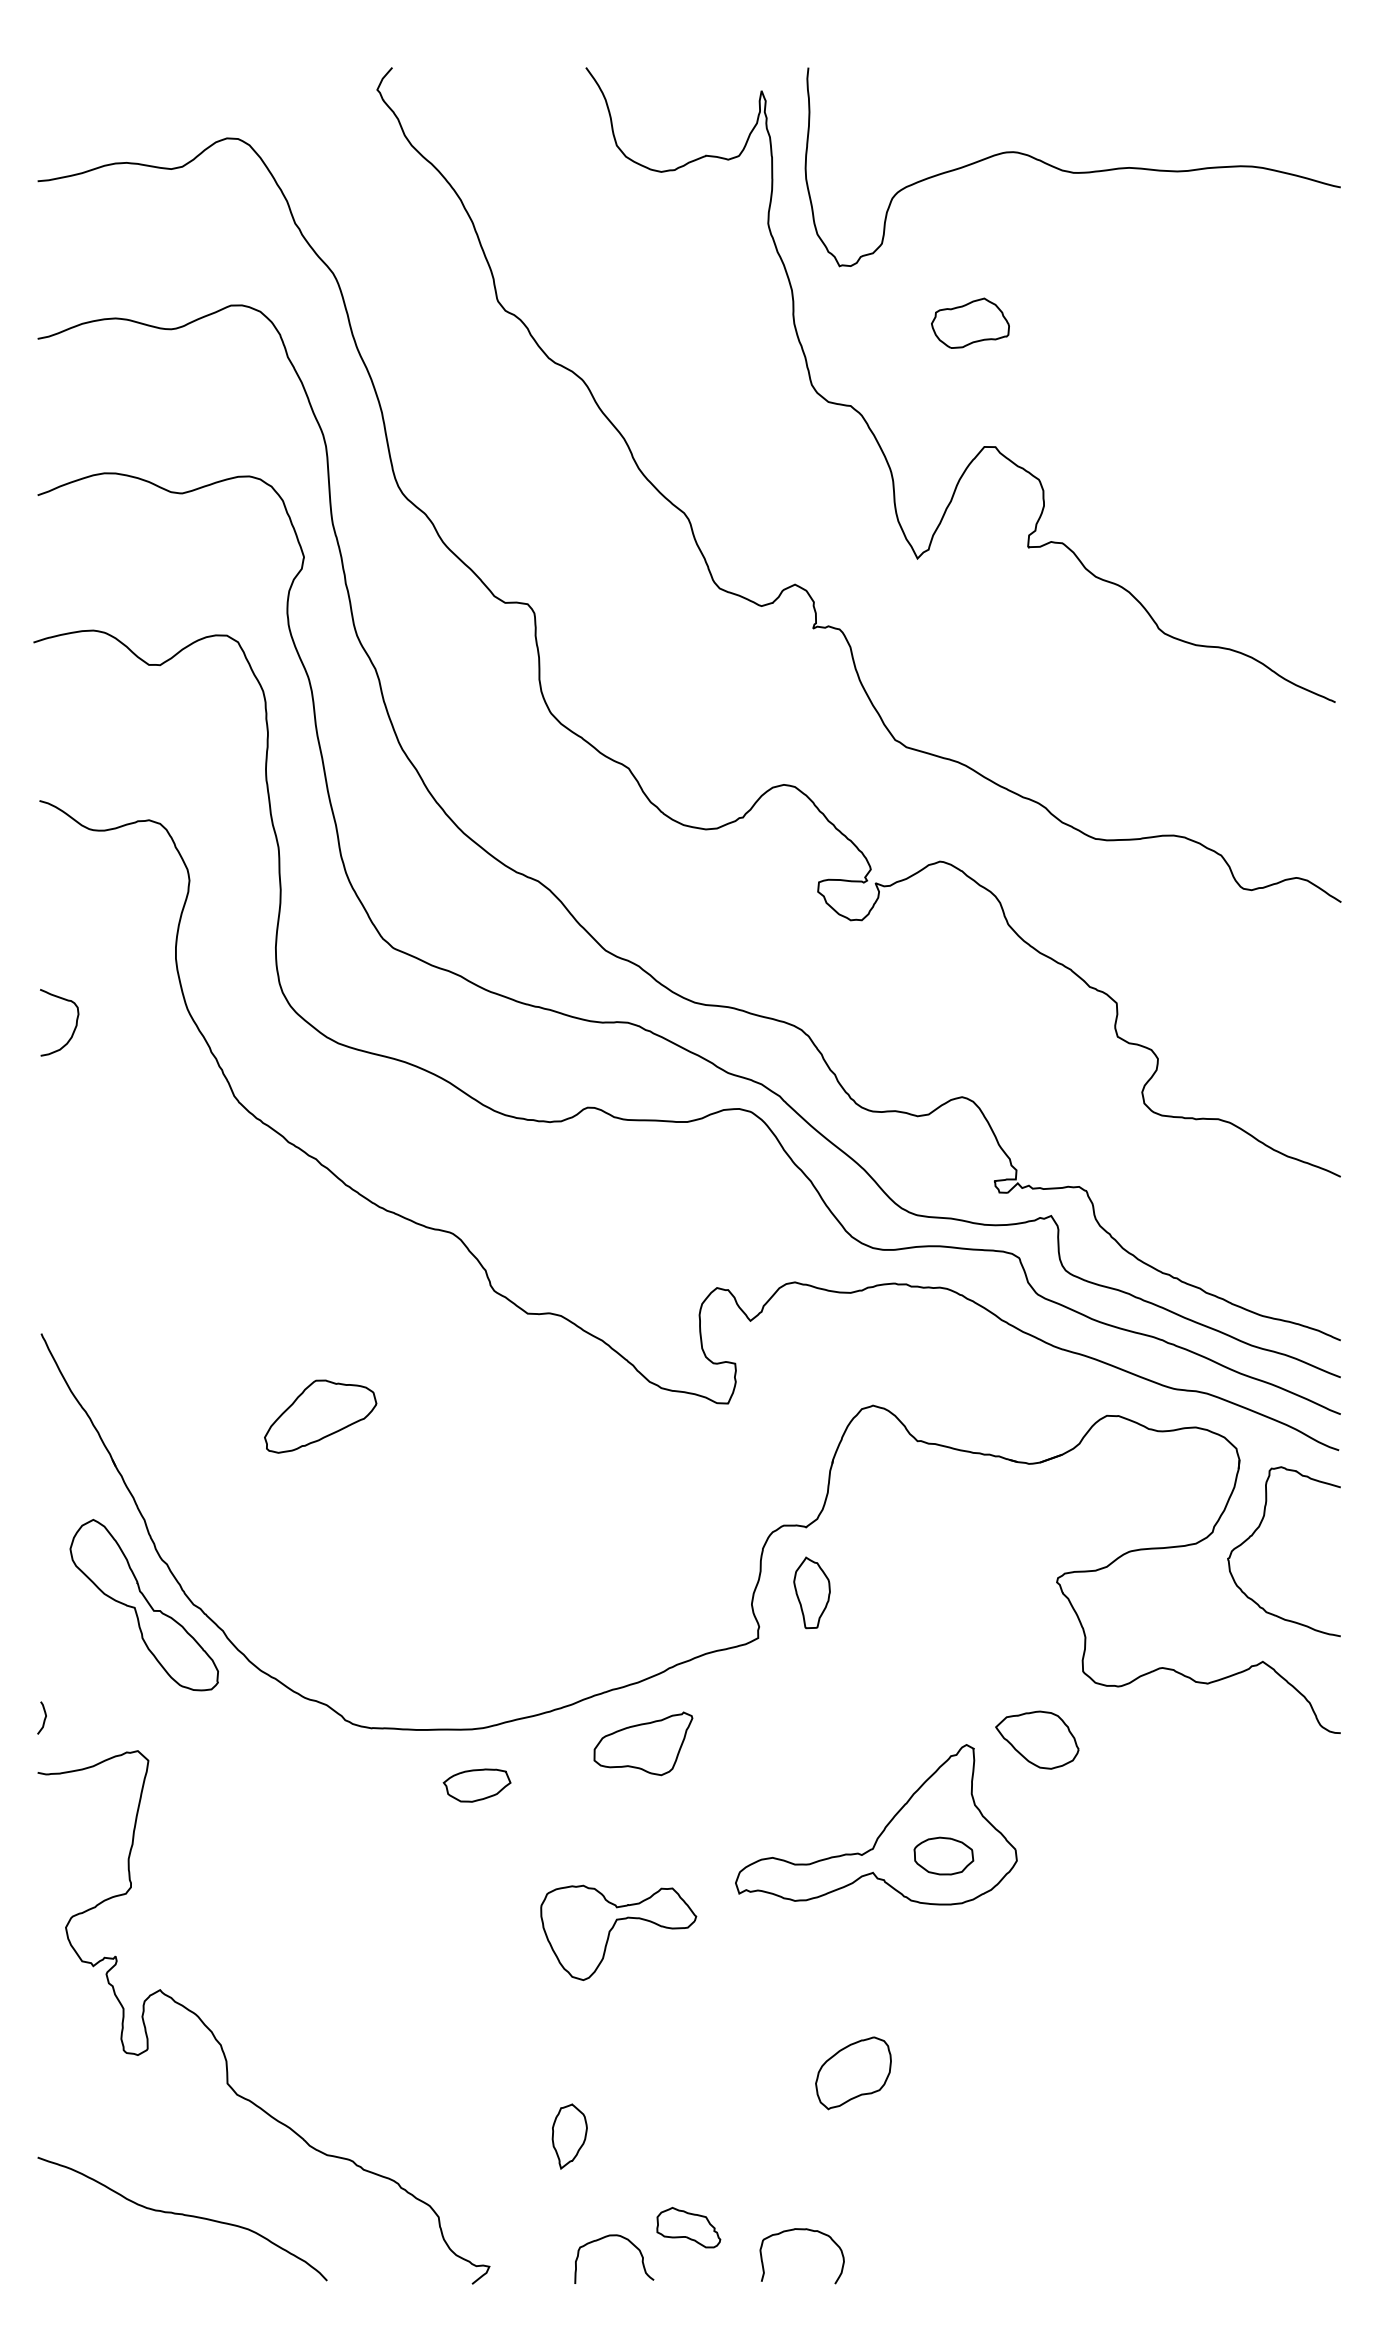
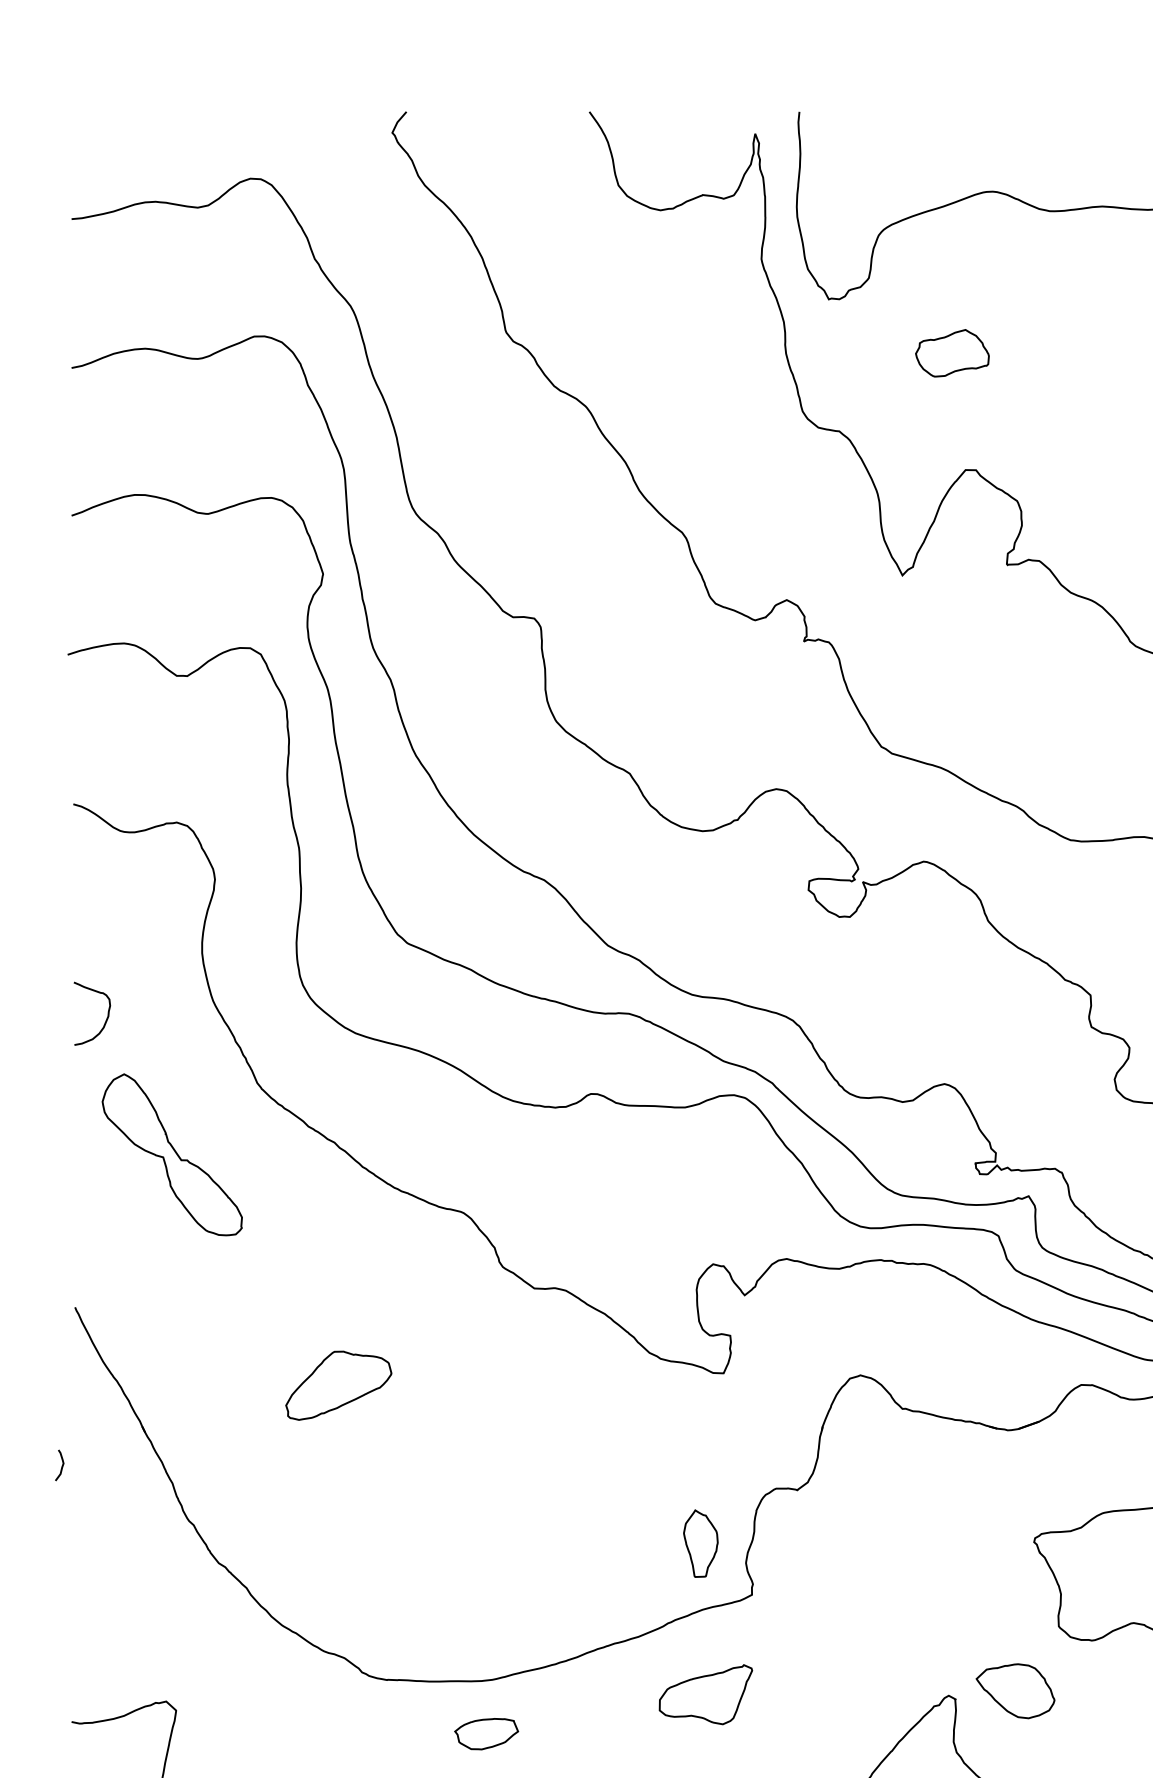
part: (811, 1592) -> (700, 1543), moved
part: (143, 1605) -> (171, 1155), moved
curve: (44, 1717) -> (62, 1464), moved
part: (643, 1743) -> (706, 1694), moved

